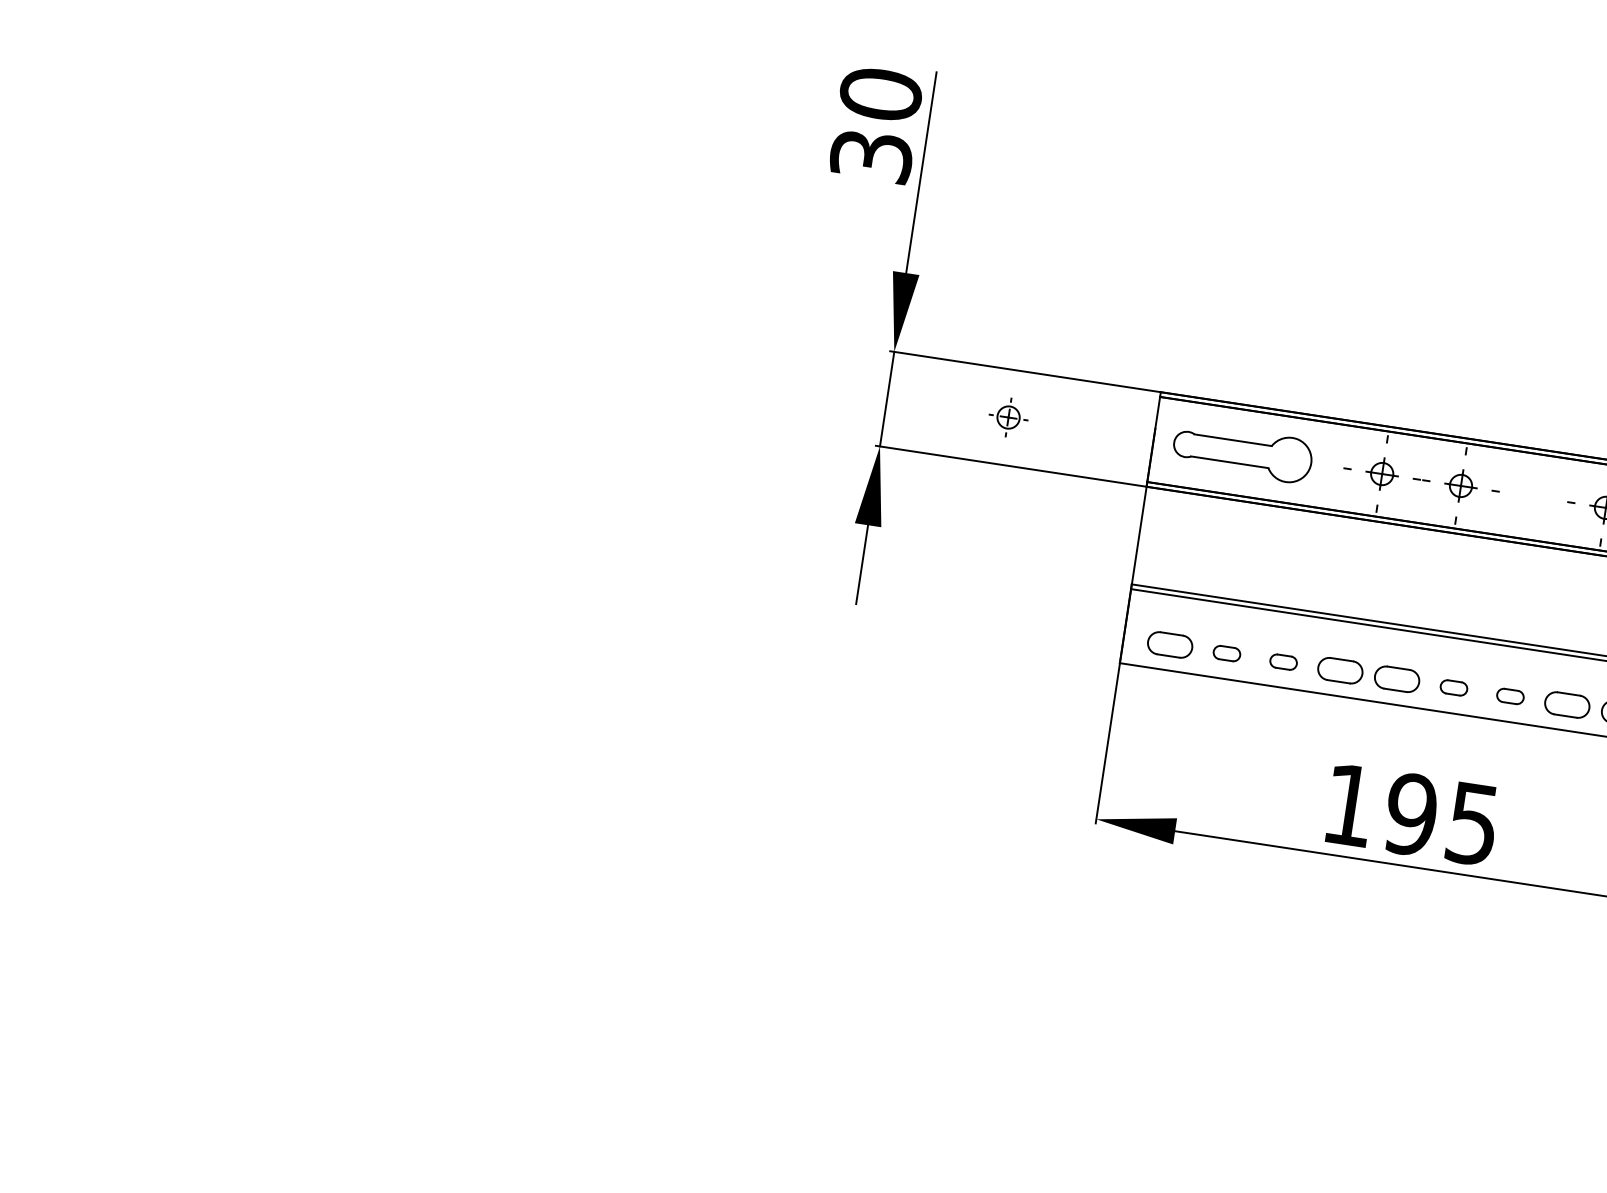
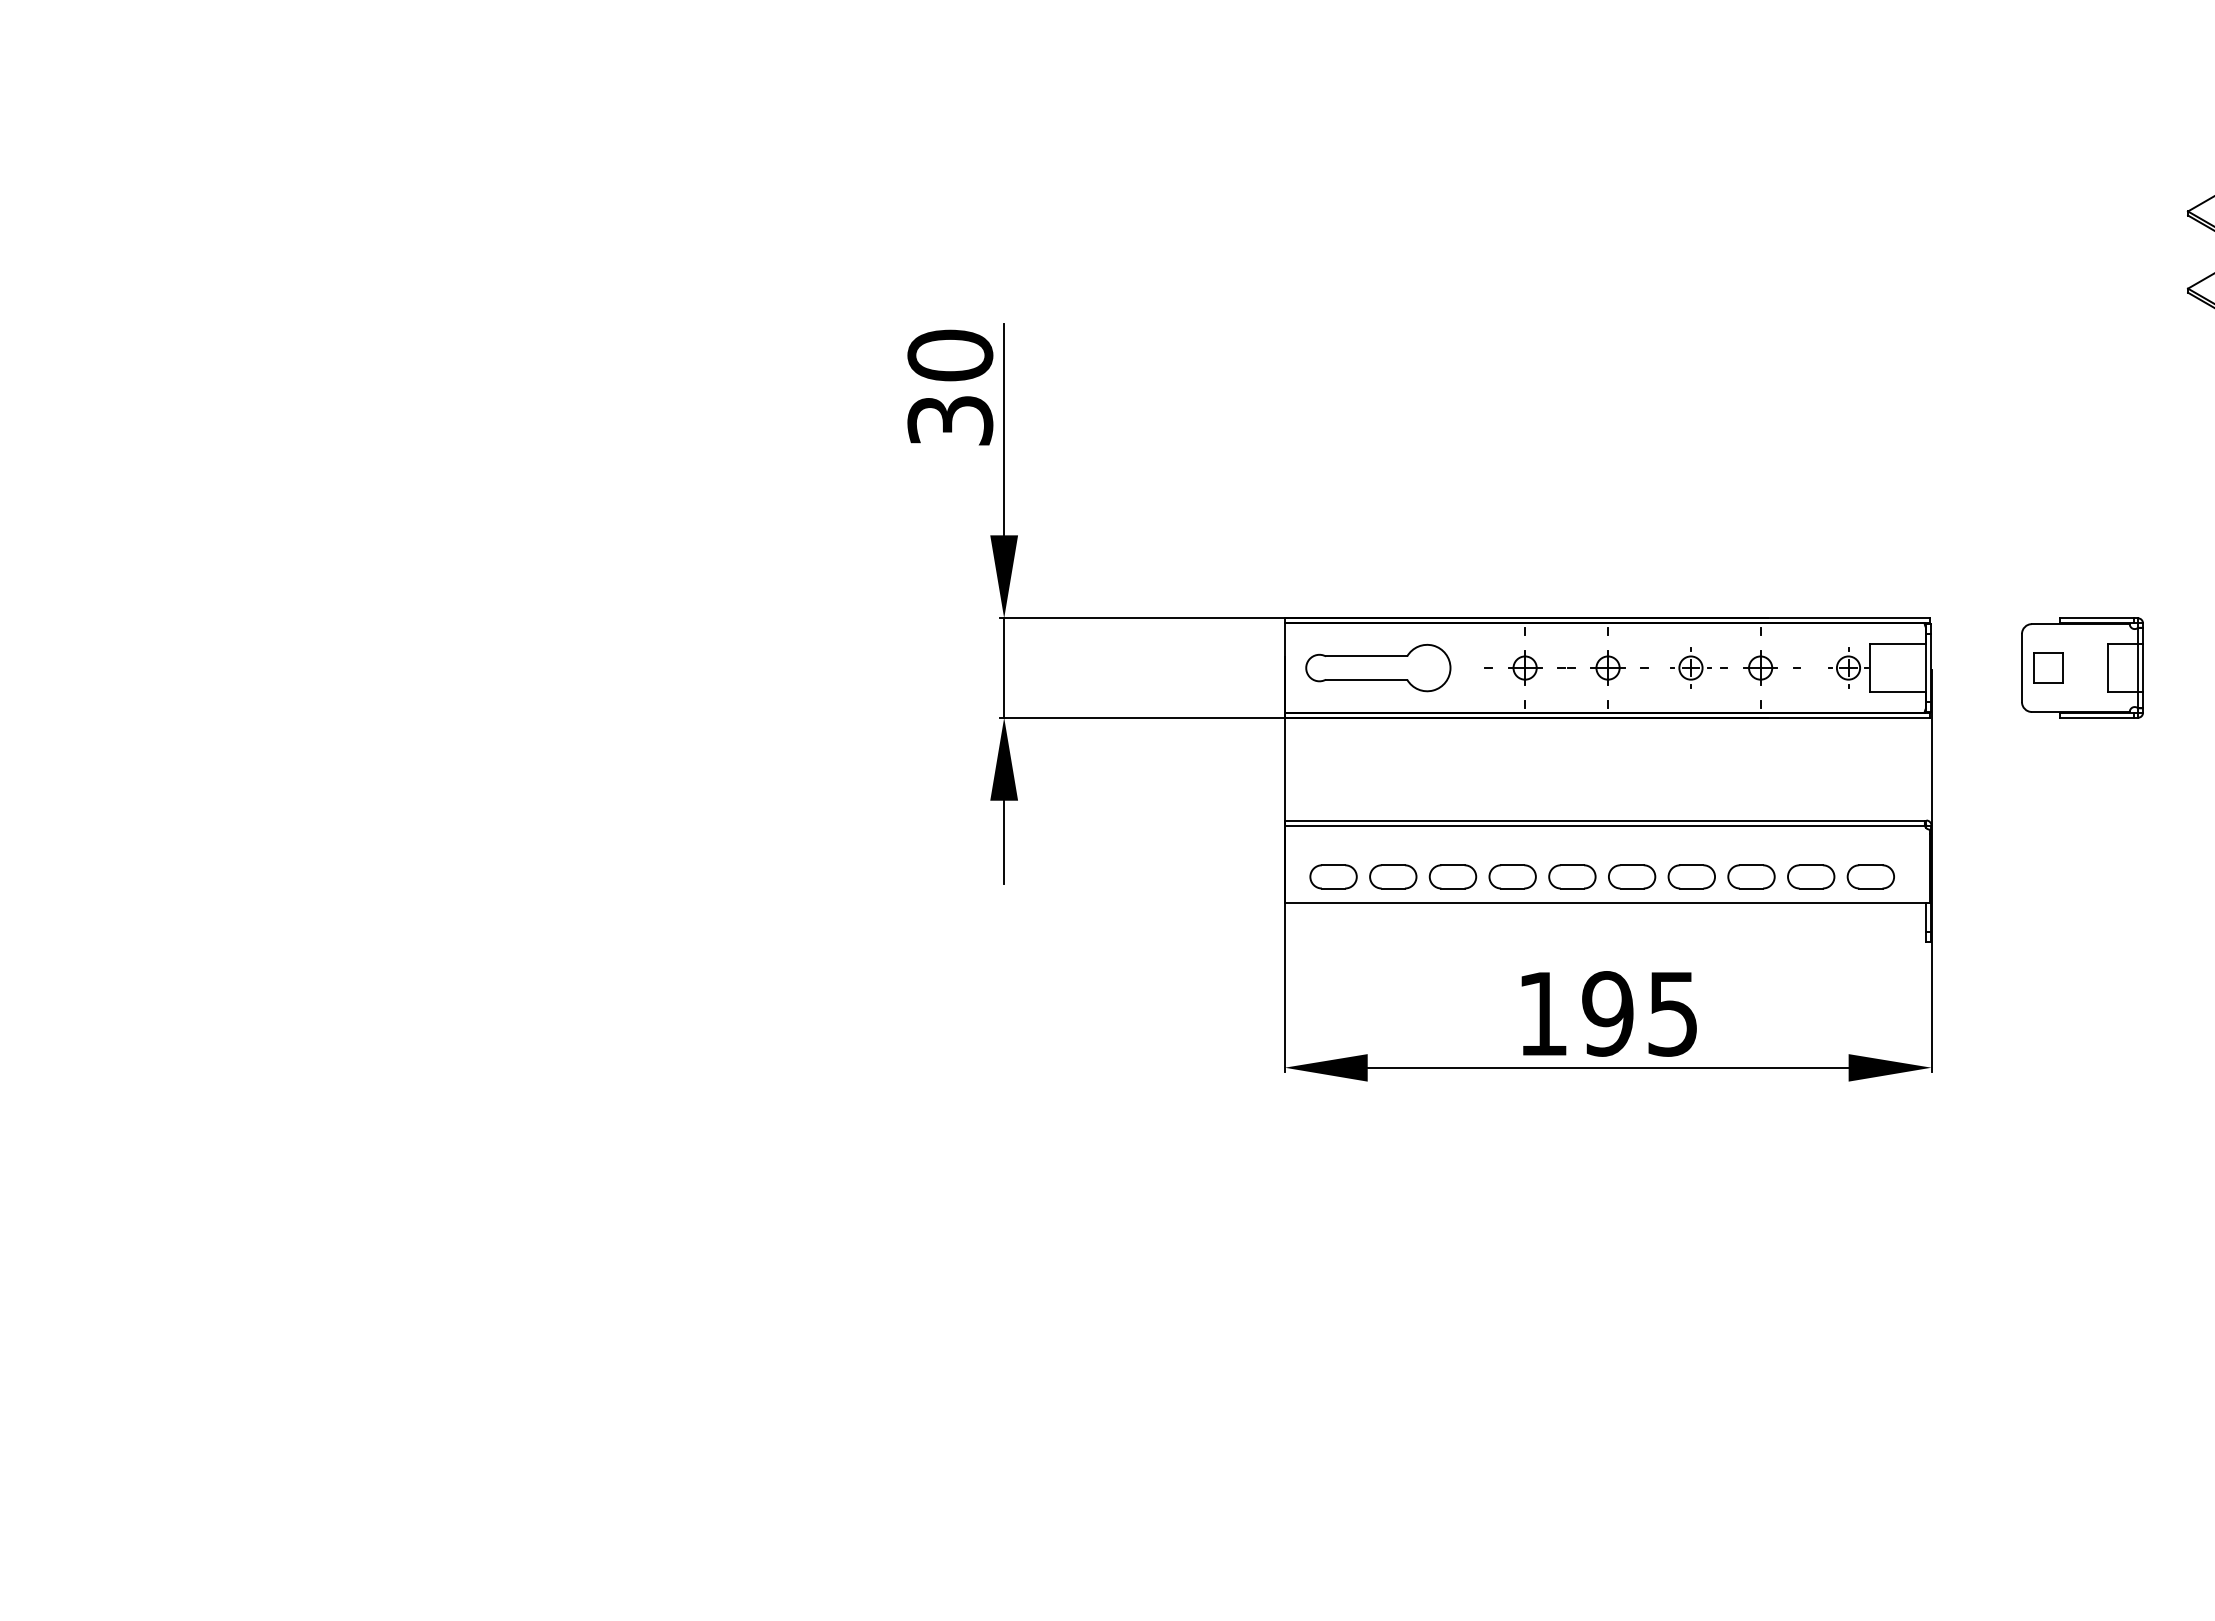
part: (1008, 416) -> (1690, 667), moved
part: (1227, 653) -> (1393, 876), size x1.67
part: (1283, 661) -> (1452, 876), size x1.67
part: (1454, 687) -> (1632, 876), size x1.67
part: (1510, 696) -> (1691, 876), size x1.67

